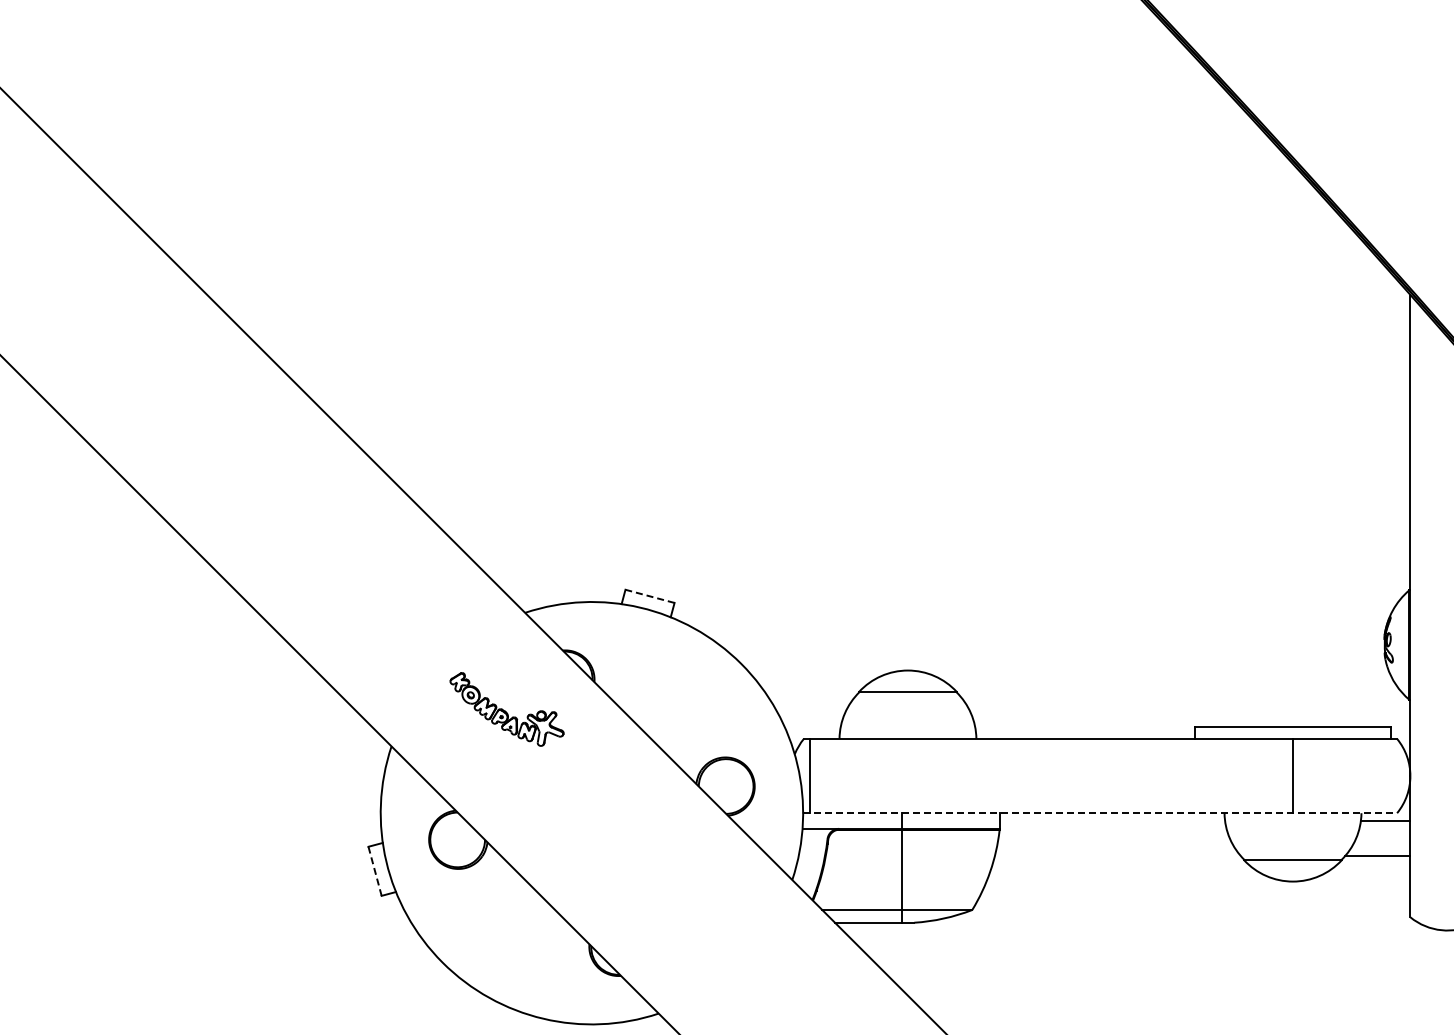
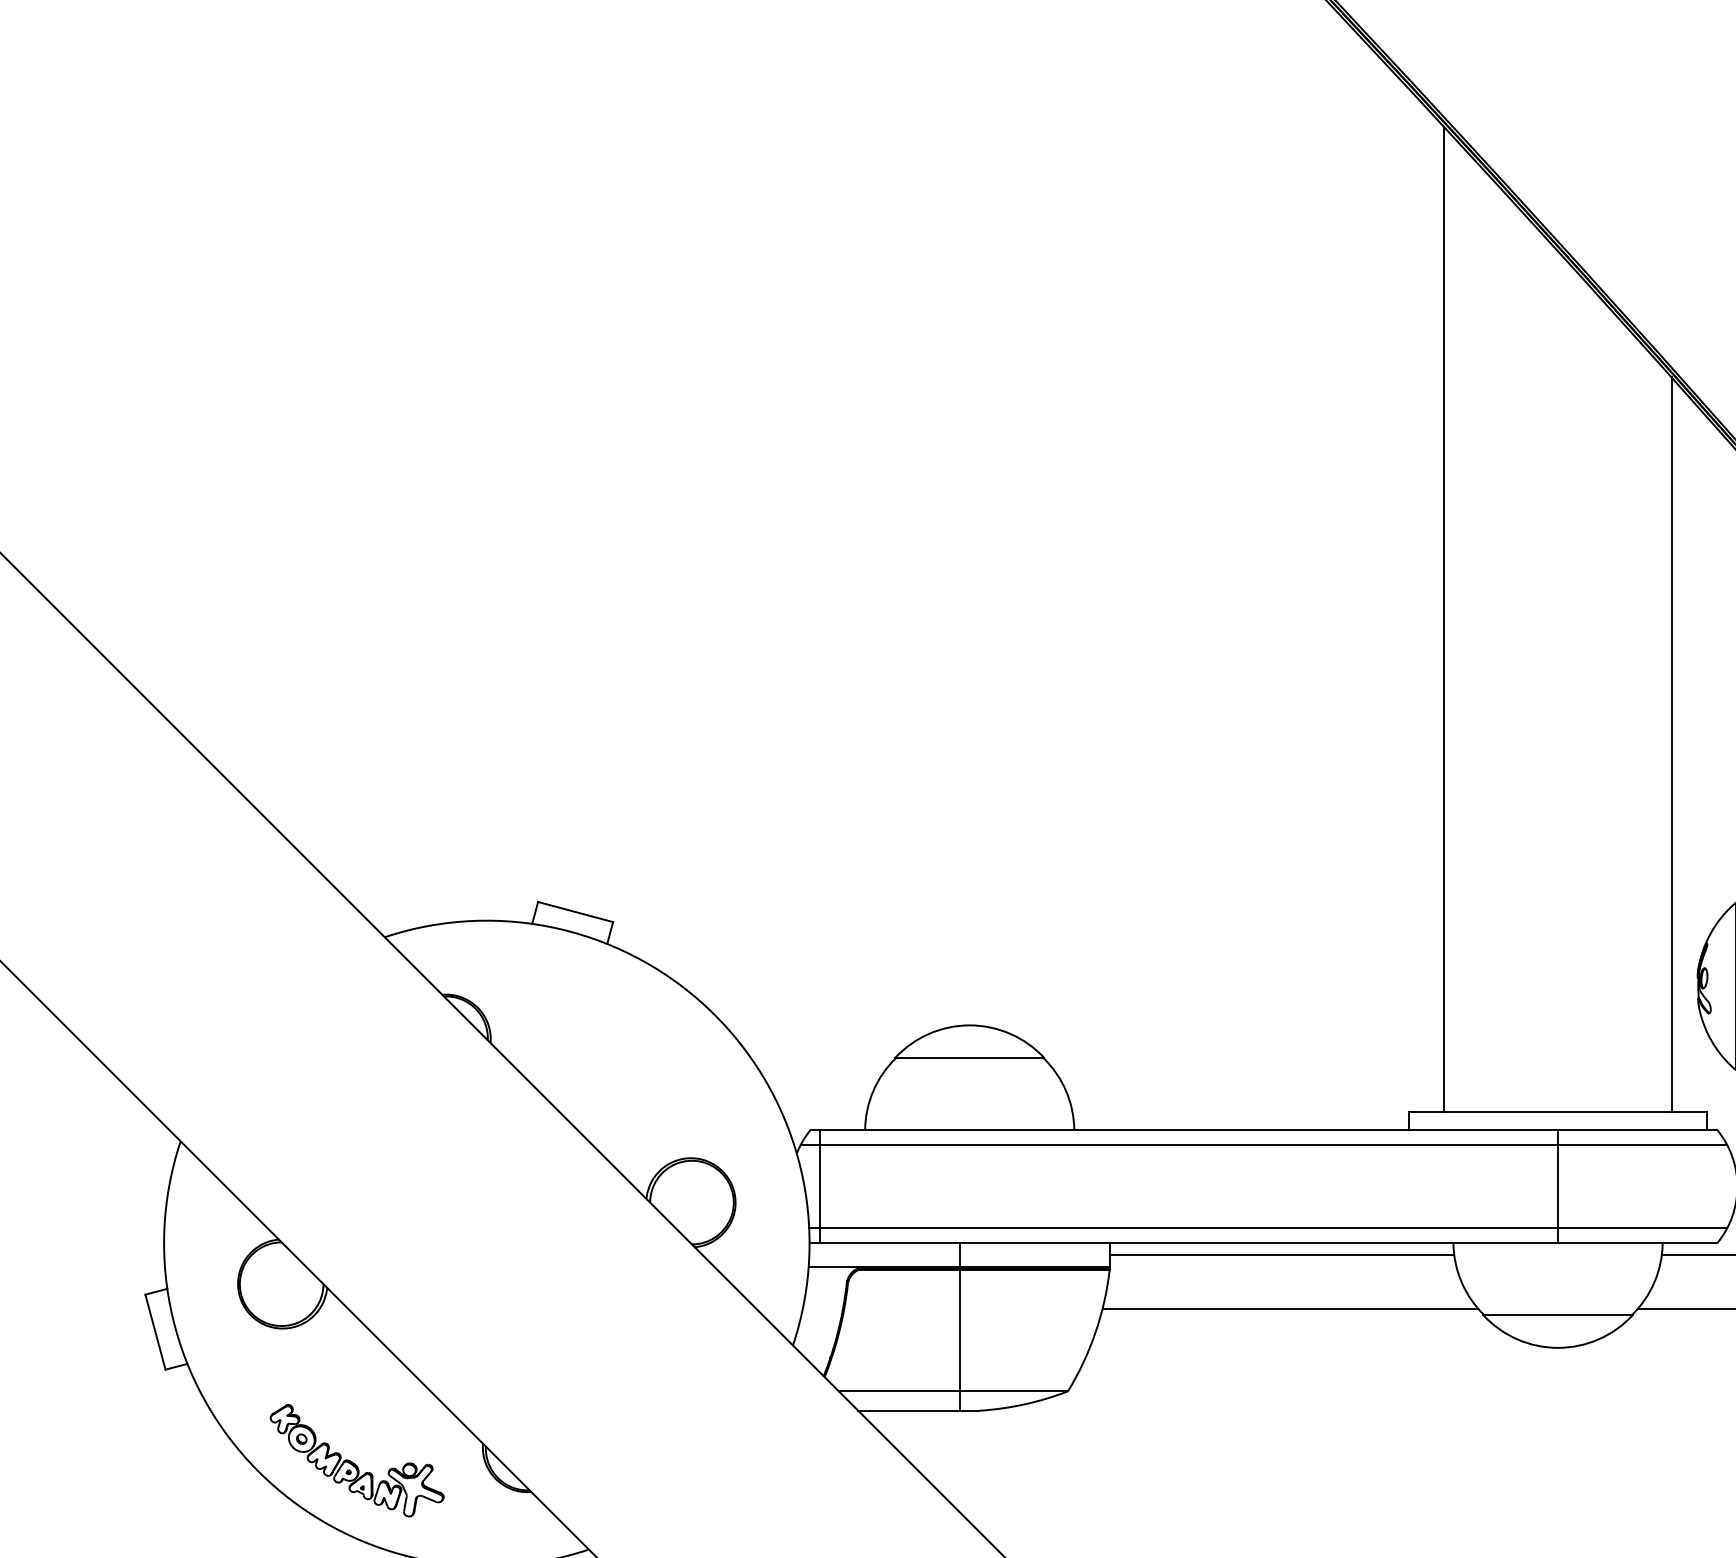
line: (1218, 404) -> (1444, 618), added
line: (1367, 486) -> (1671, 744), added
line: (649, 596) -> (574, 912), dashed -> solid
part: (506, 709) -> (356, 1460), moved
line: (1100, 748) -> (1263, 1144), added
line: (1102, 803) -> (1266, 1228), added
line: (1100, 813) -> (1263, 1243), dashed -> solid
line: (1112, 821) -> (1282, 1256), added
line: (1117, 855) -> (1289, 1308), added
line: (375, 871) -> (156, 1332), dashed -> solid

